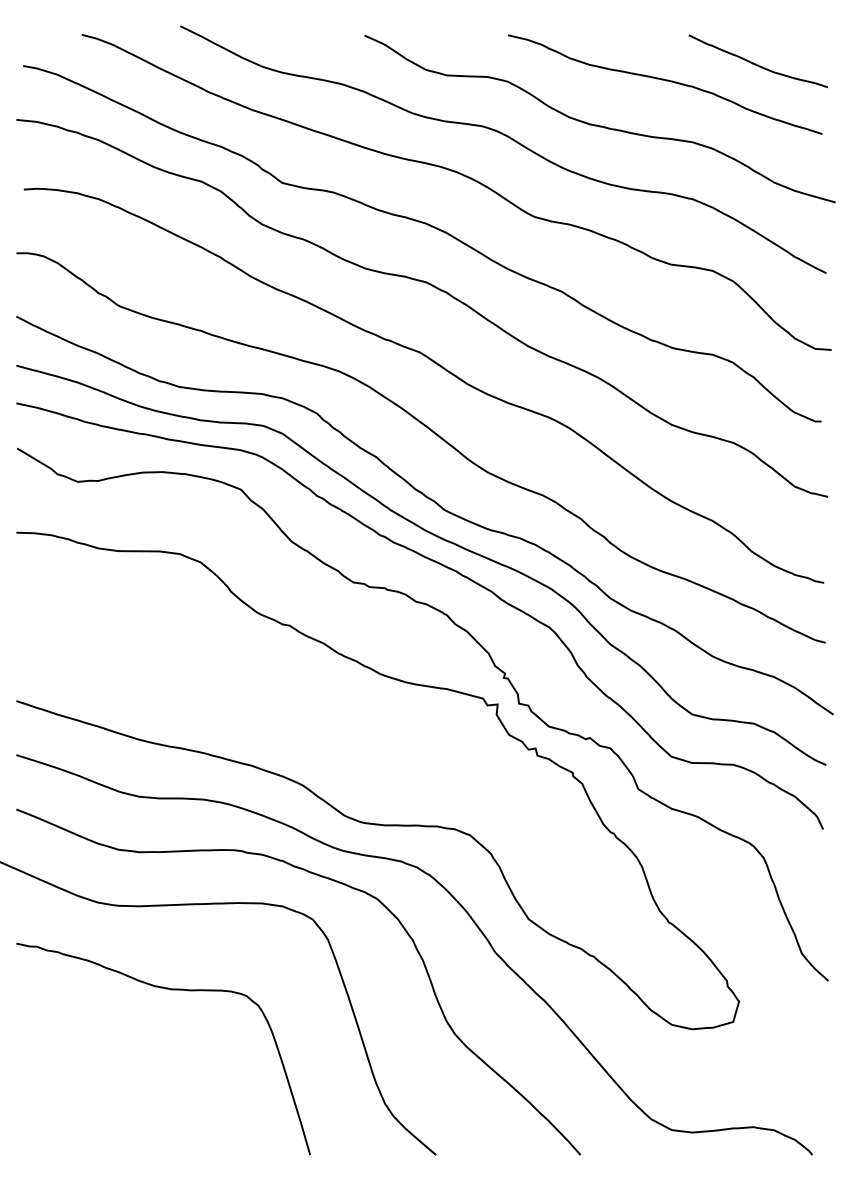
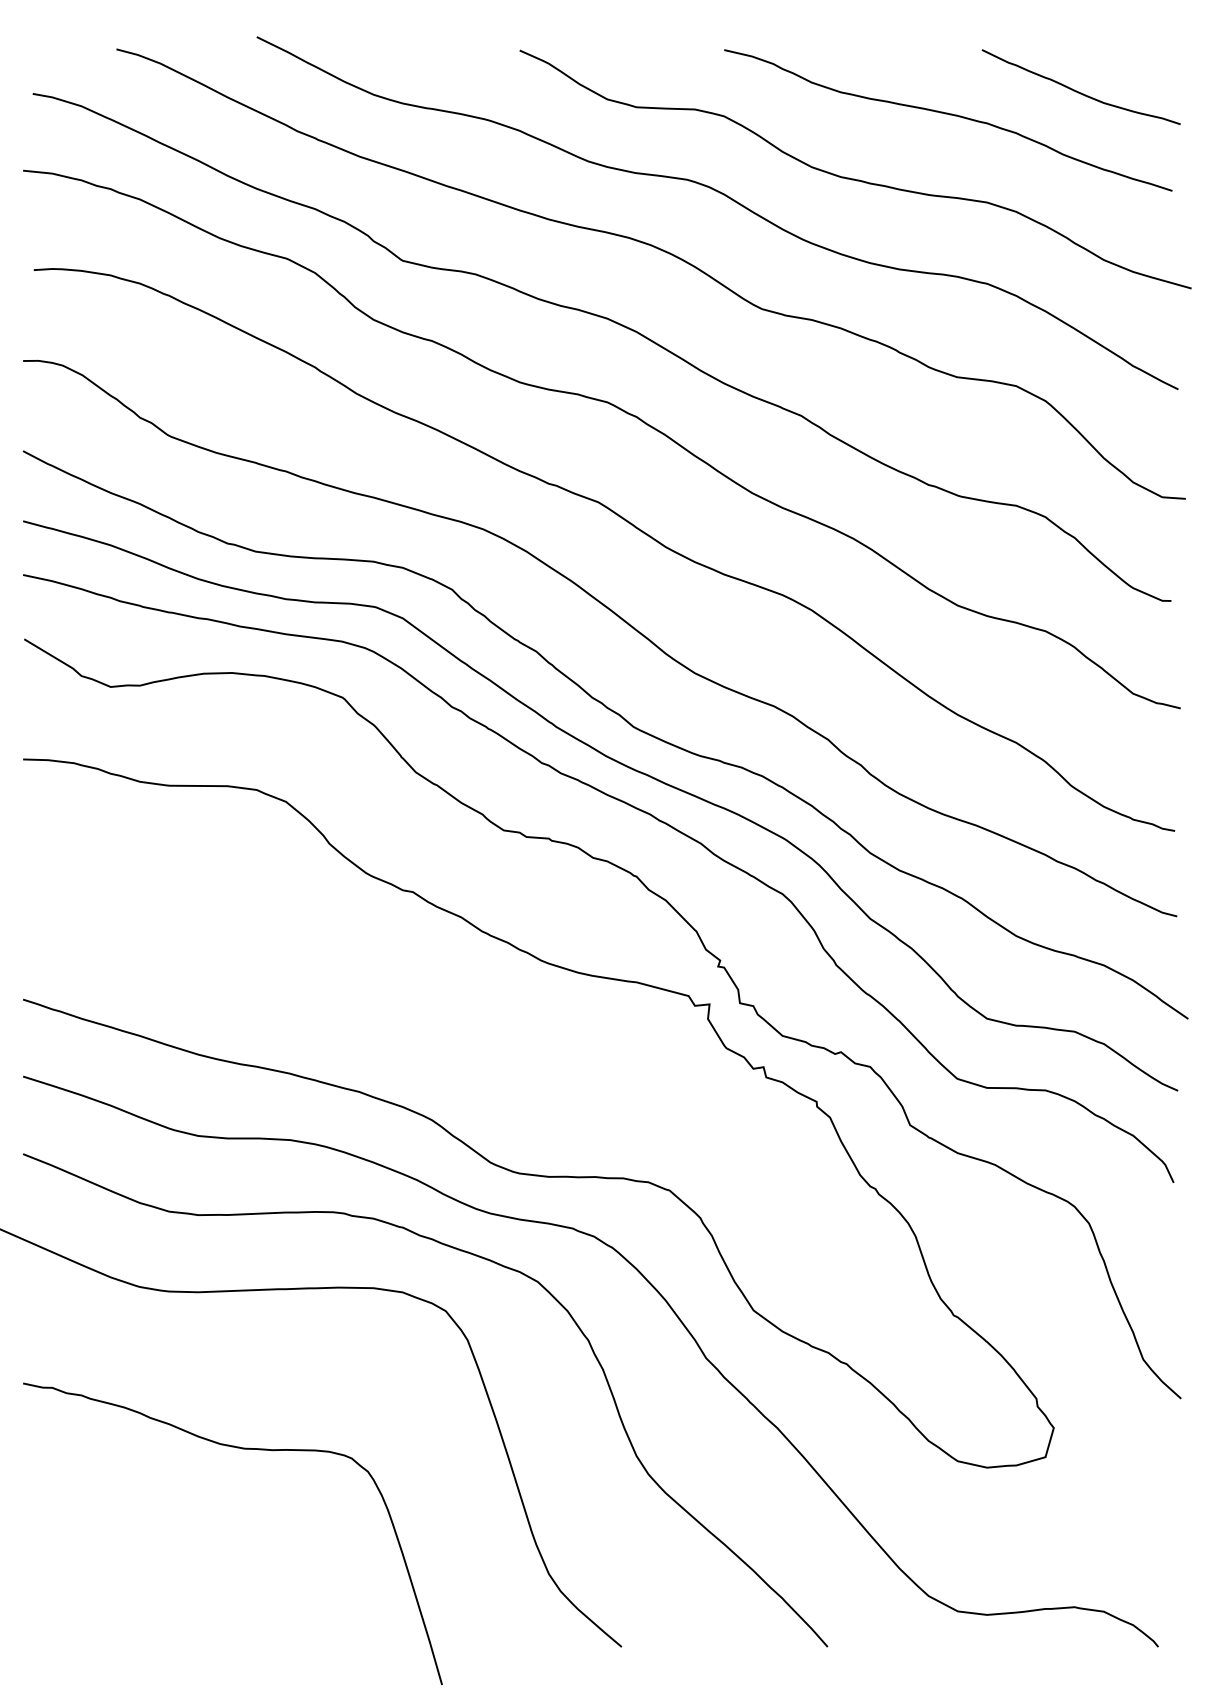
curve: (170, 989) -> (242, 1449), moved

